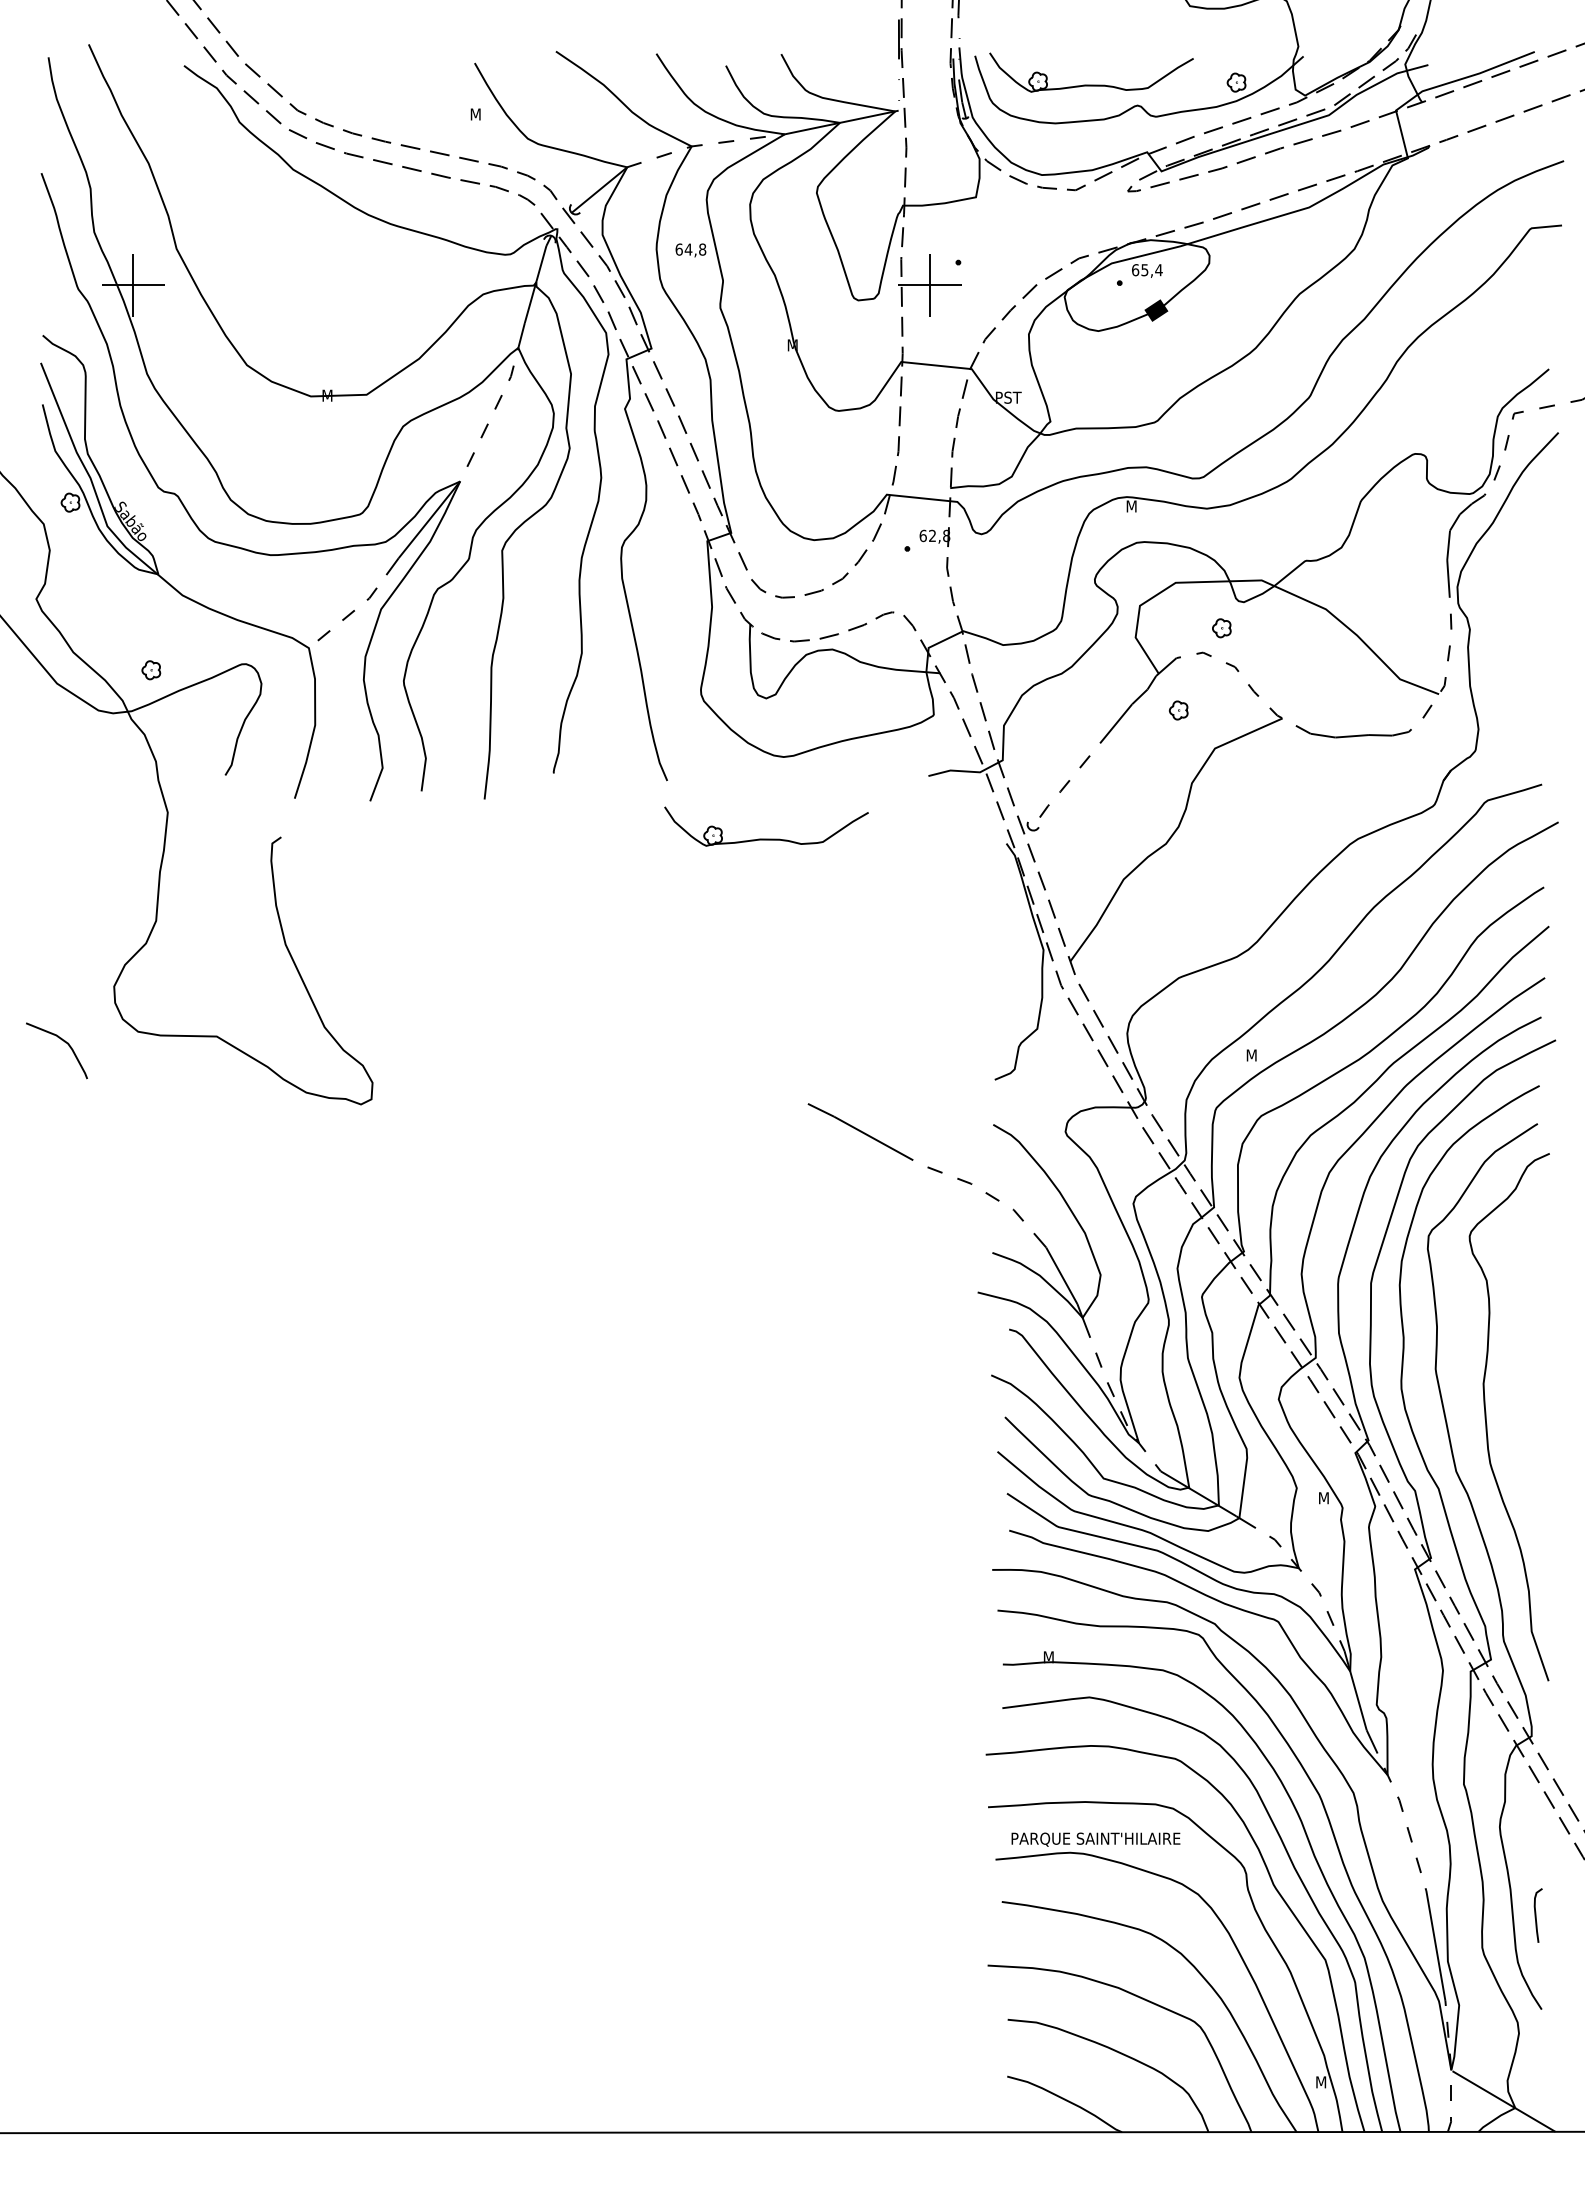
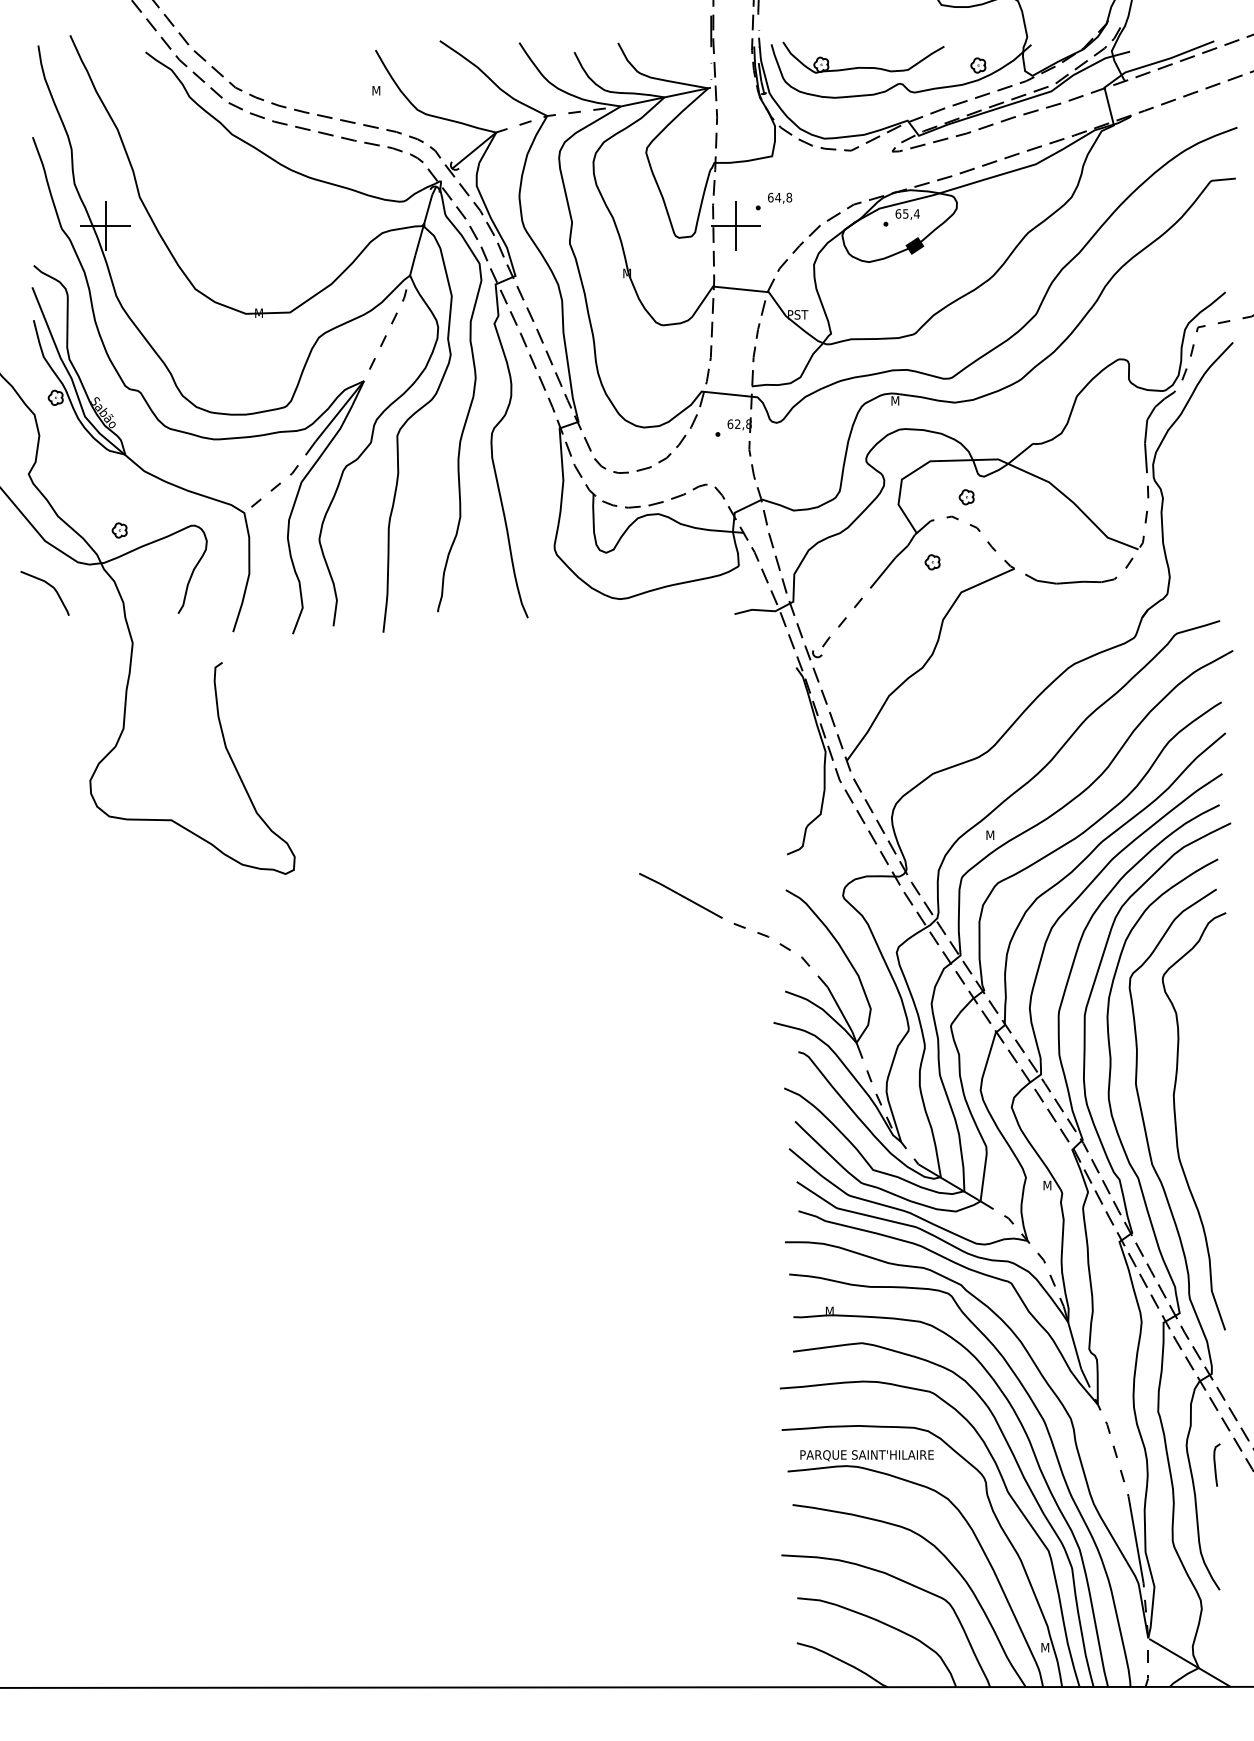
text: (690, 250) -> (779, 198), moved
part: (766, 838) -> (606, 663), removed
curve: (61, 1040) -> (48, 585), moved
curve: (1536, 1915) -> (1215, 1465), moved

